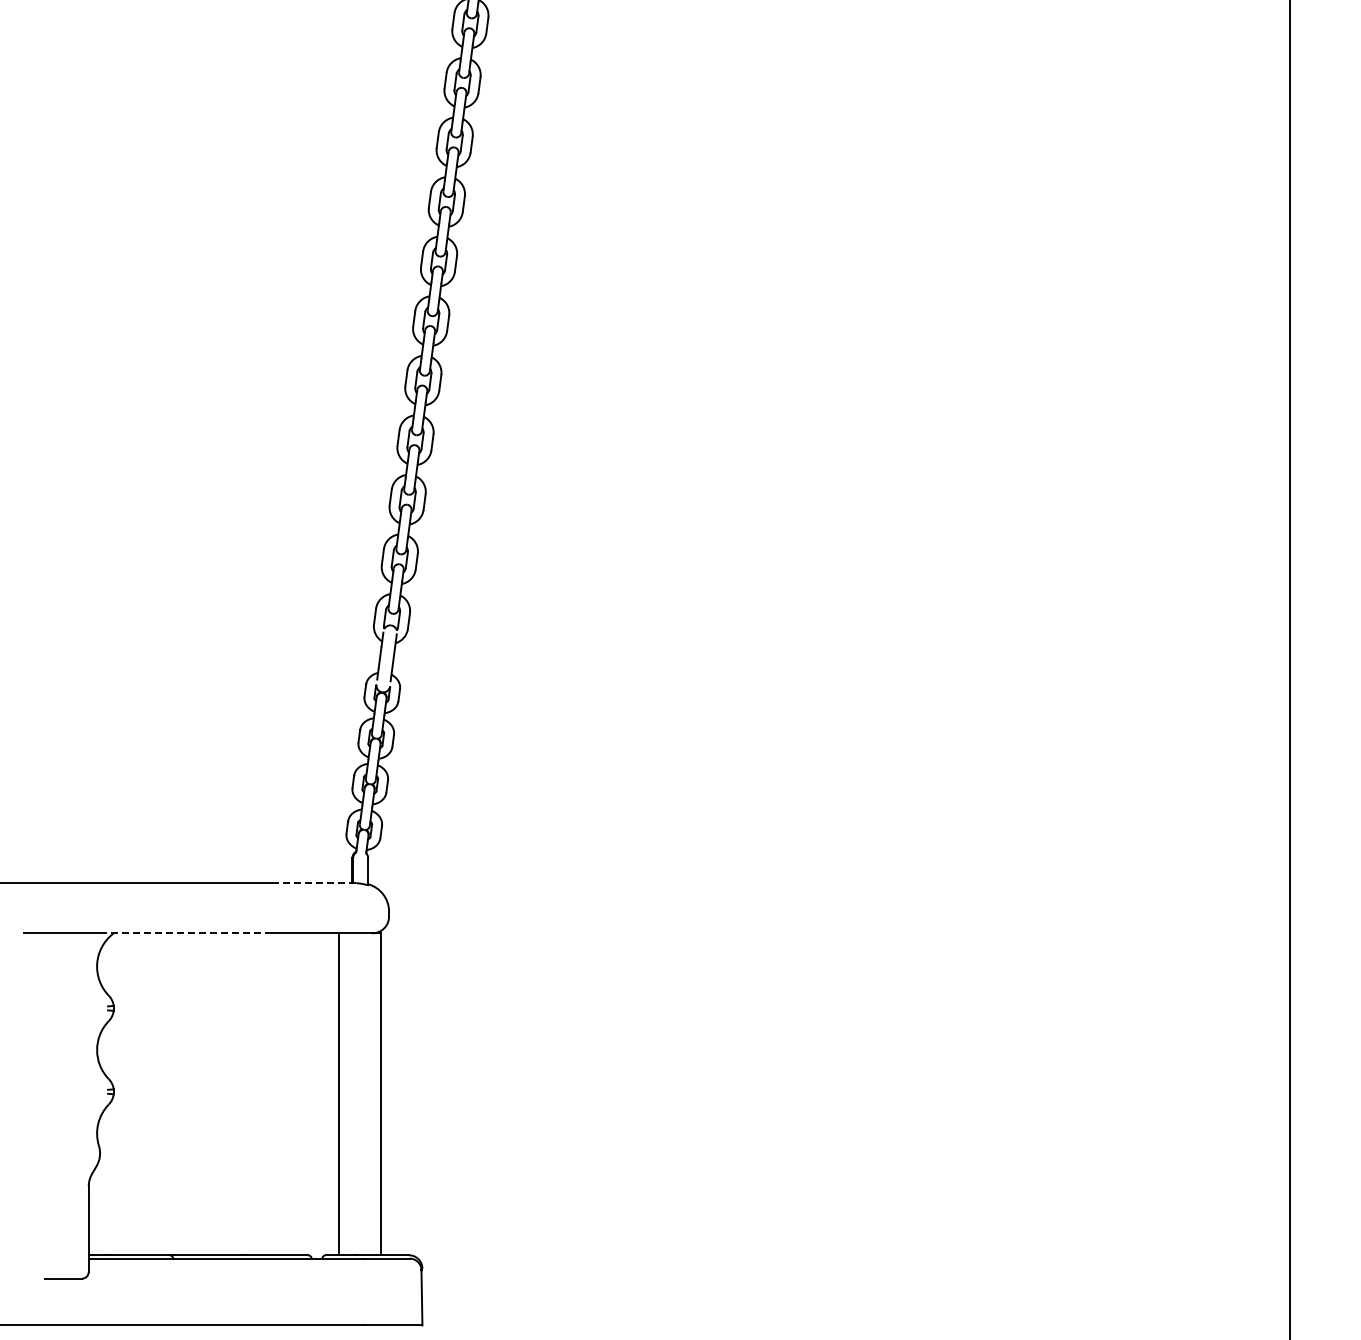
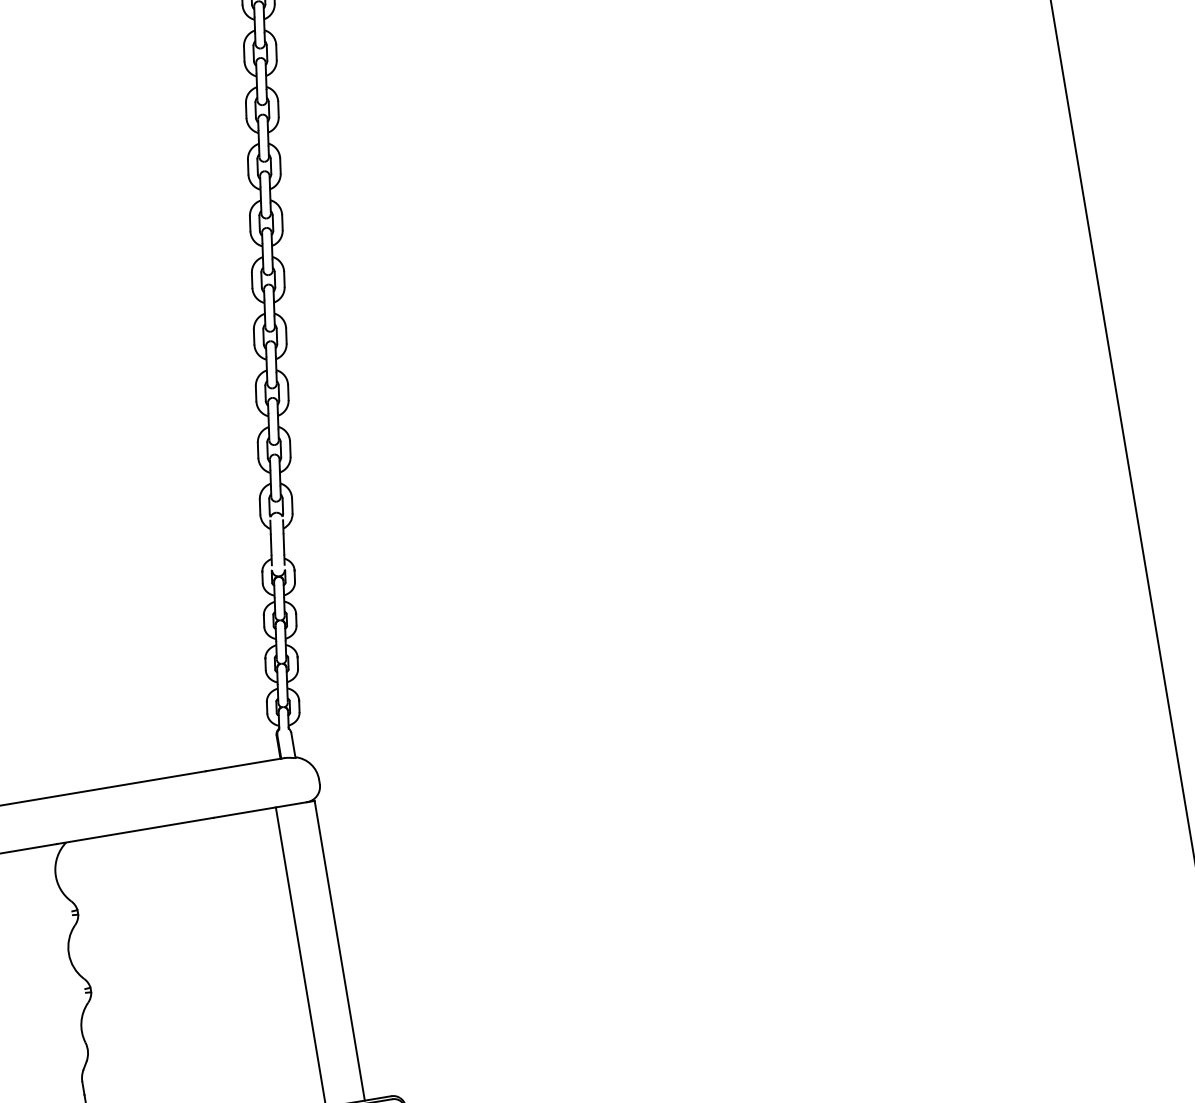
line: (314, 883) -> (245, 764), dashed -> solid
line: (187, 933) -> (134, 831), dashed -> solid

